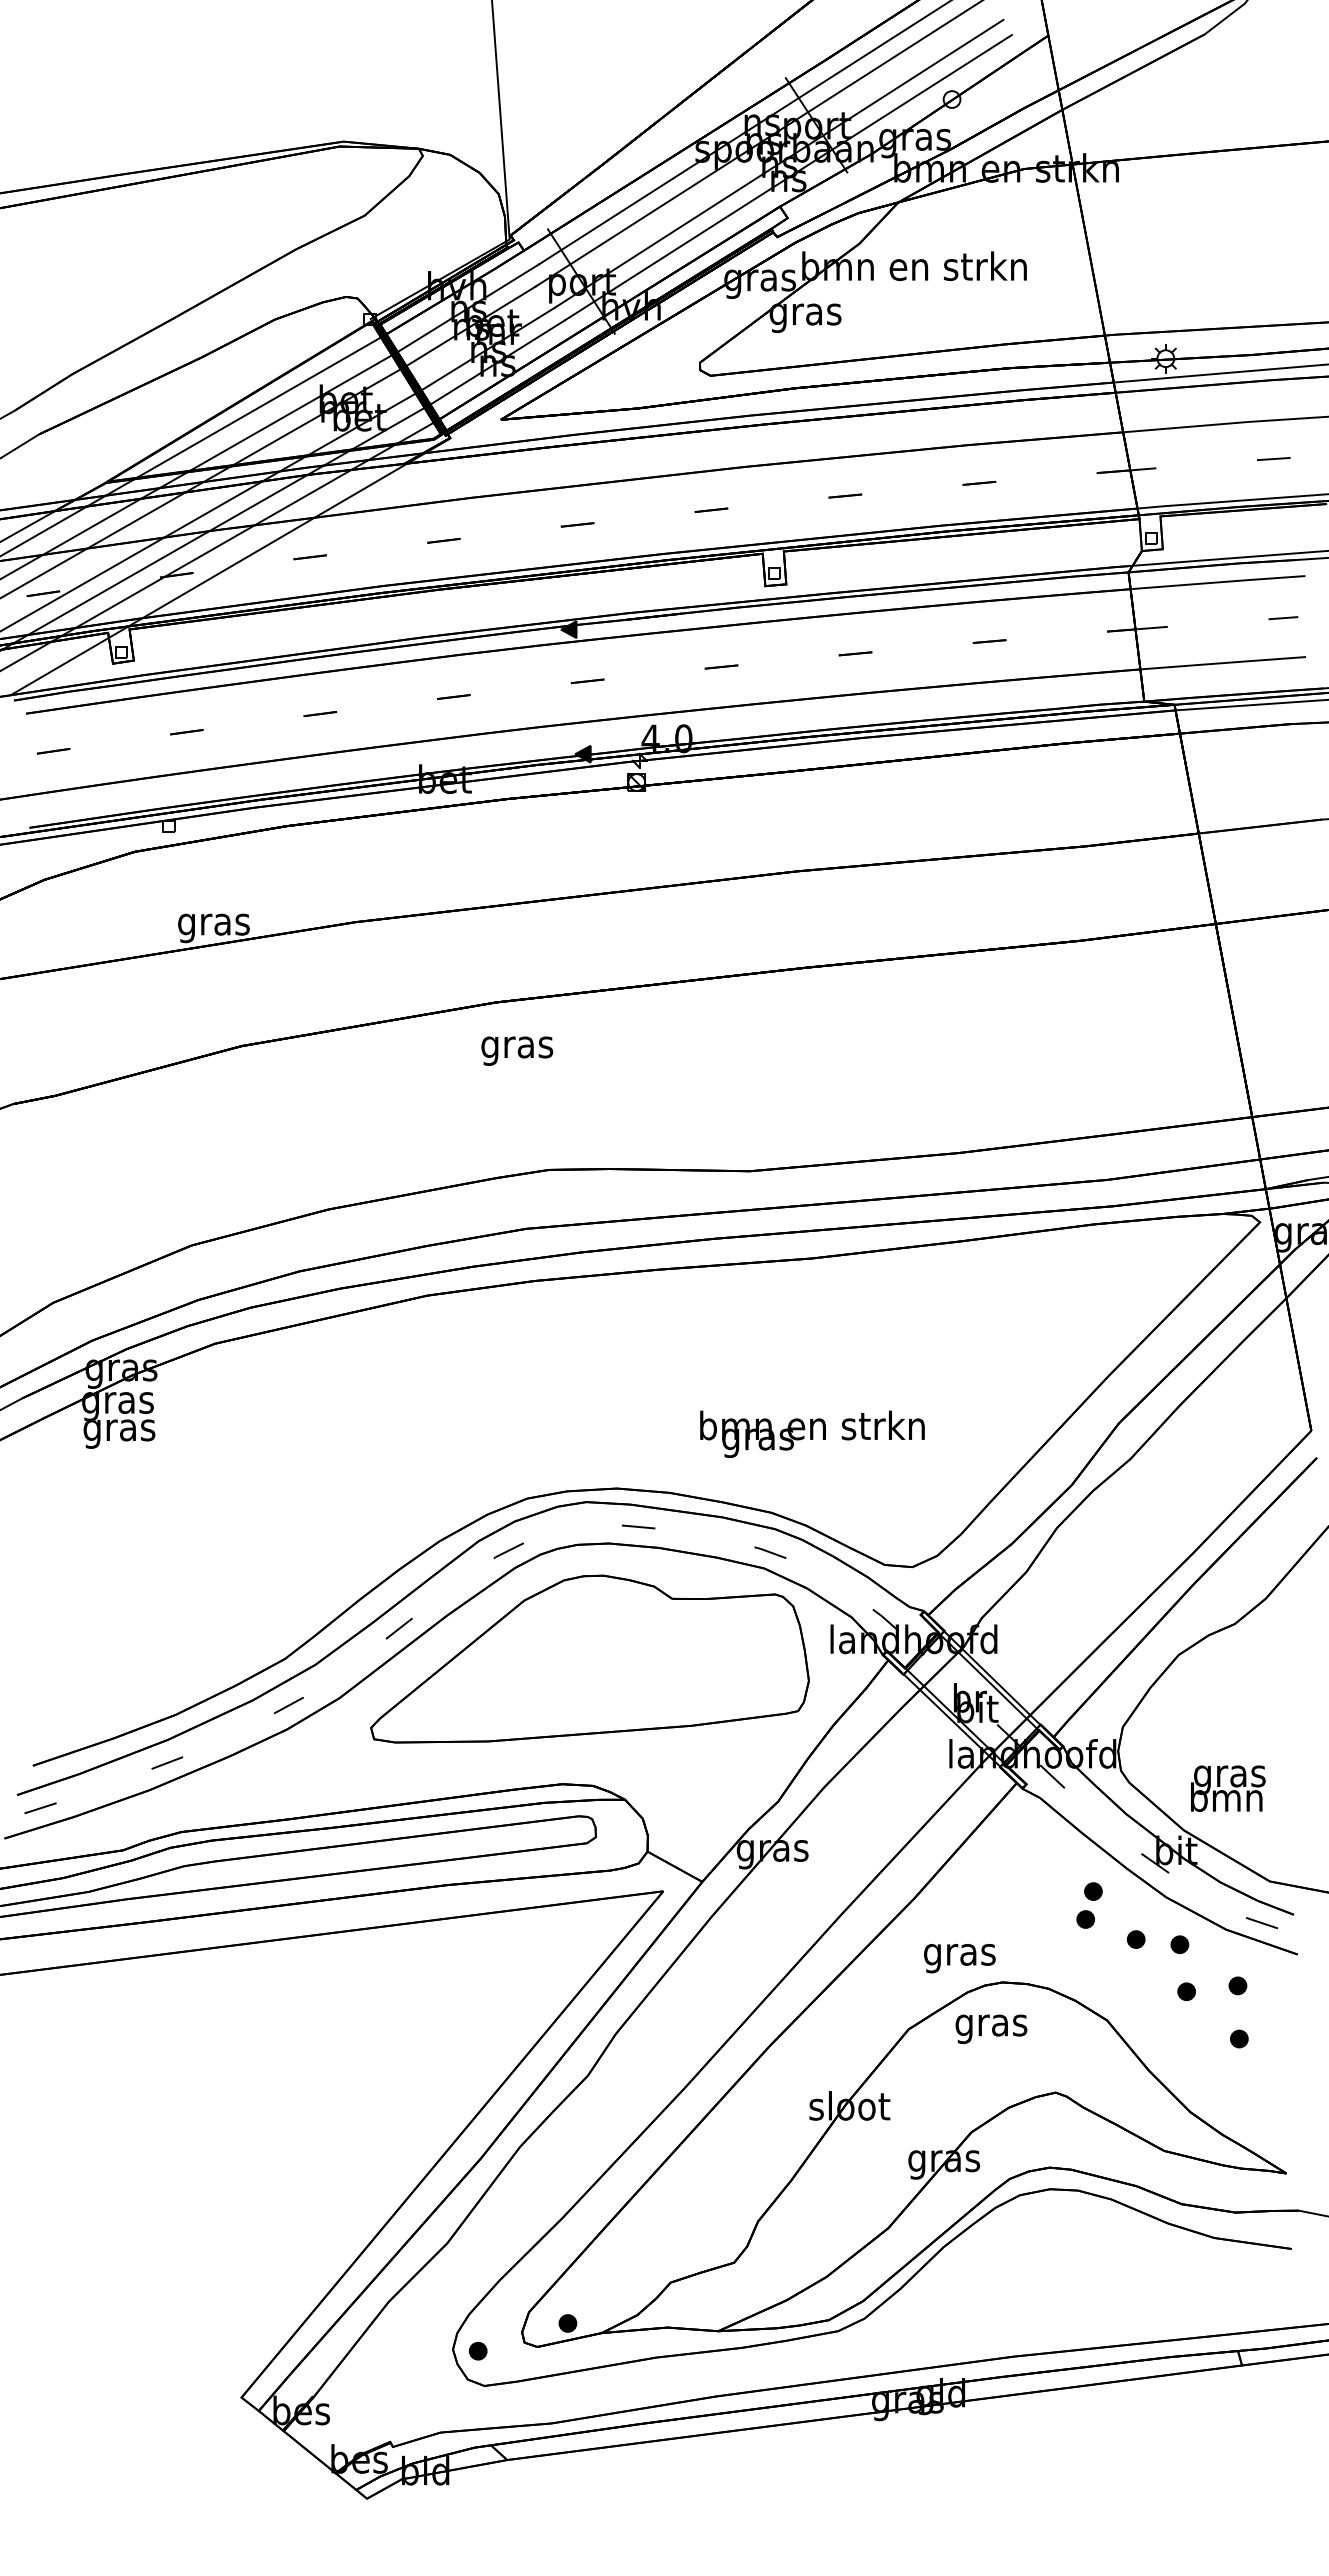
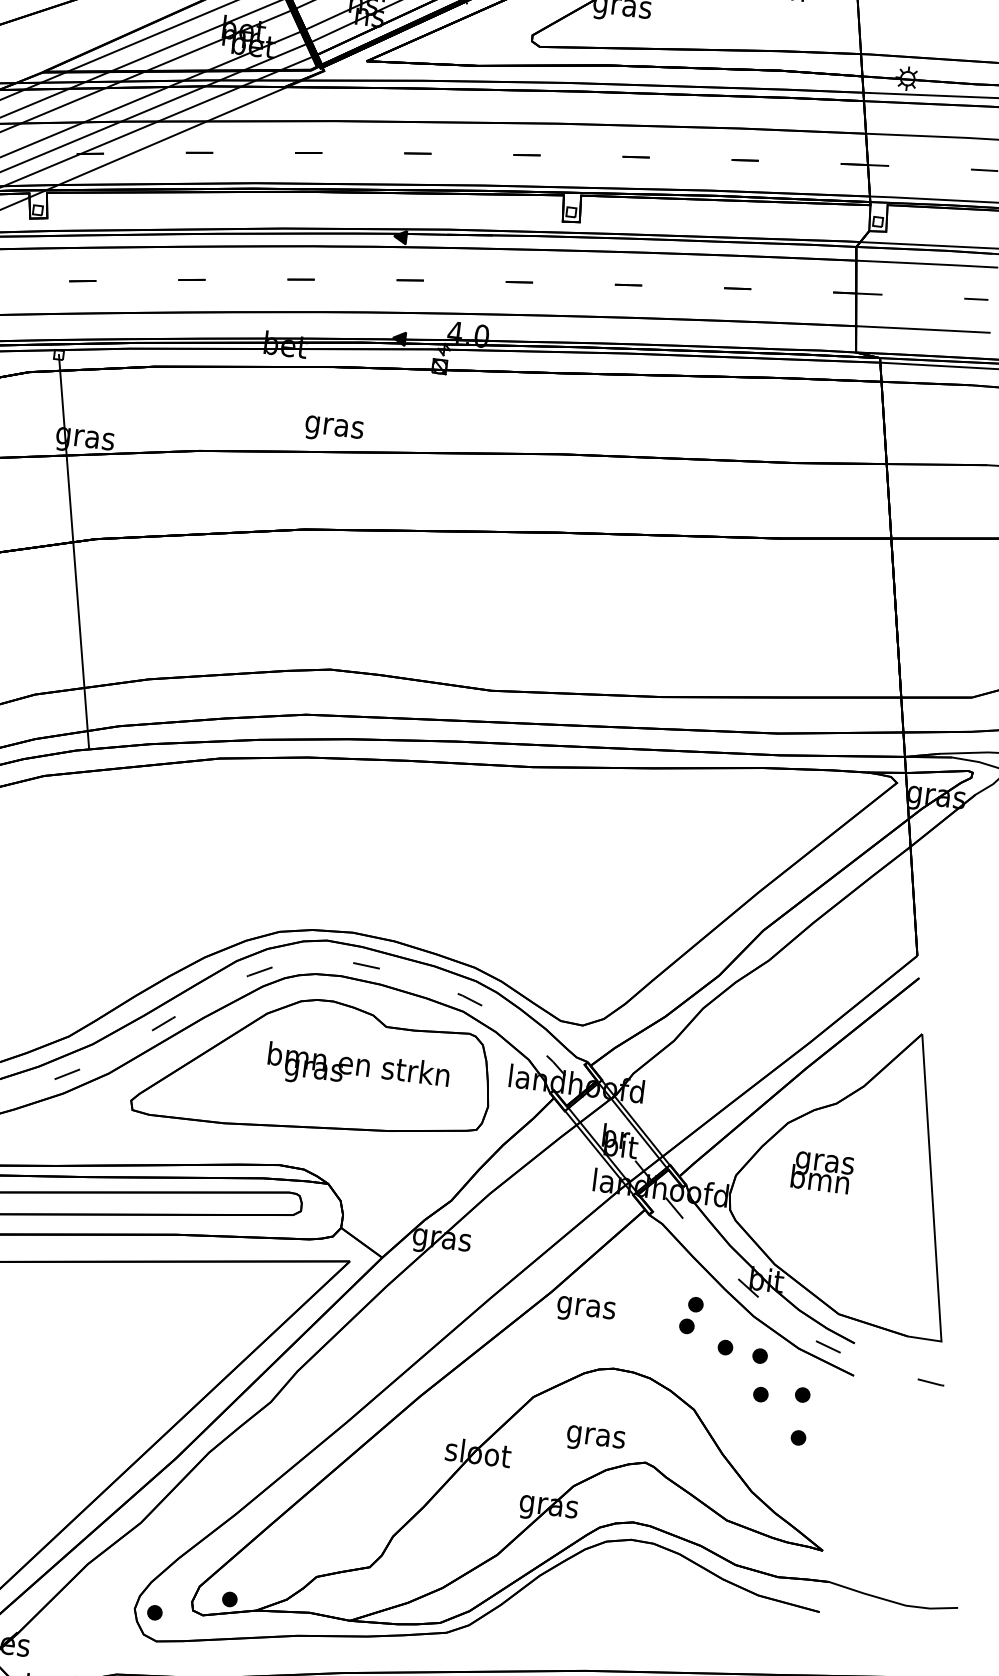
text: (517, 1050) -> (334, 429), moved
line: (217, 1064) -> (74, 551), added
text: (812, 1434) -> (358, 1071), moved
text: (1228, 1788) -> (822, 1172), moved
text: (959, 1958) -> (585, 1310), moved
text: (991, 2029) -> (595, 1440), moved

